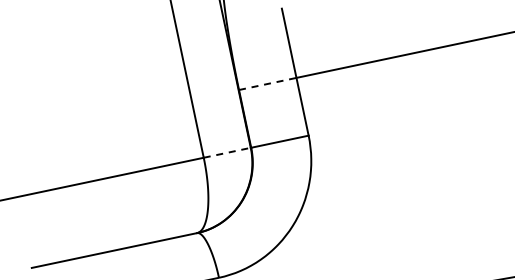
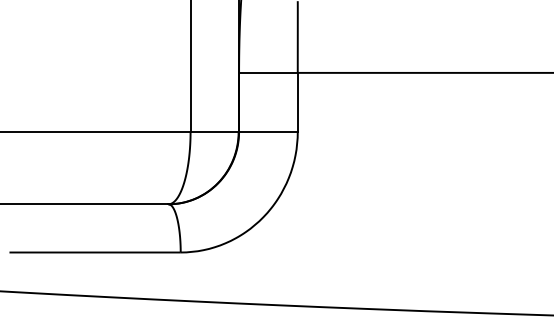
line: (267, 83) -> (268, 72), dashed -> solid
line: (228, 152) -> (215, 131), dashed -> solid

